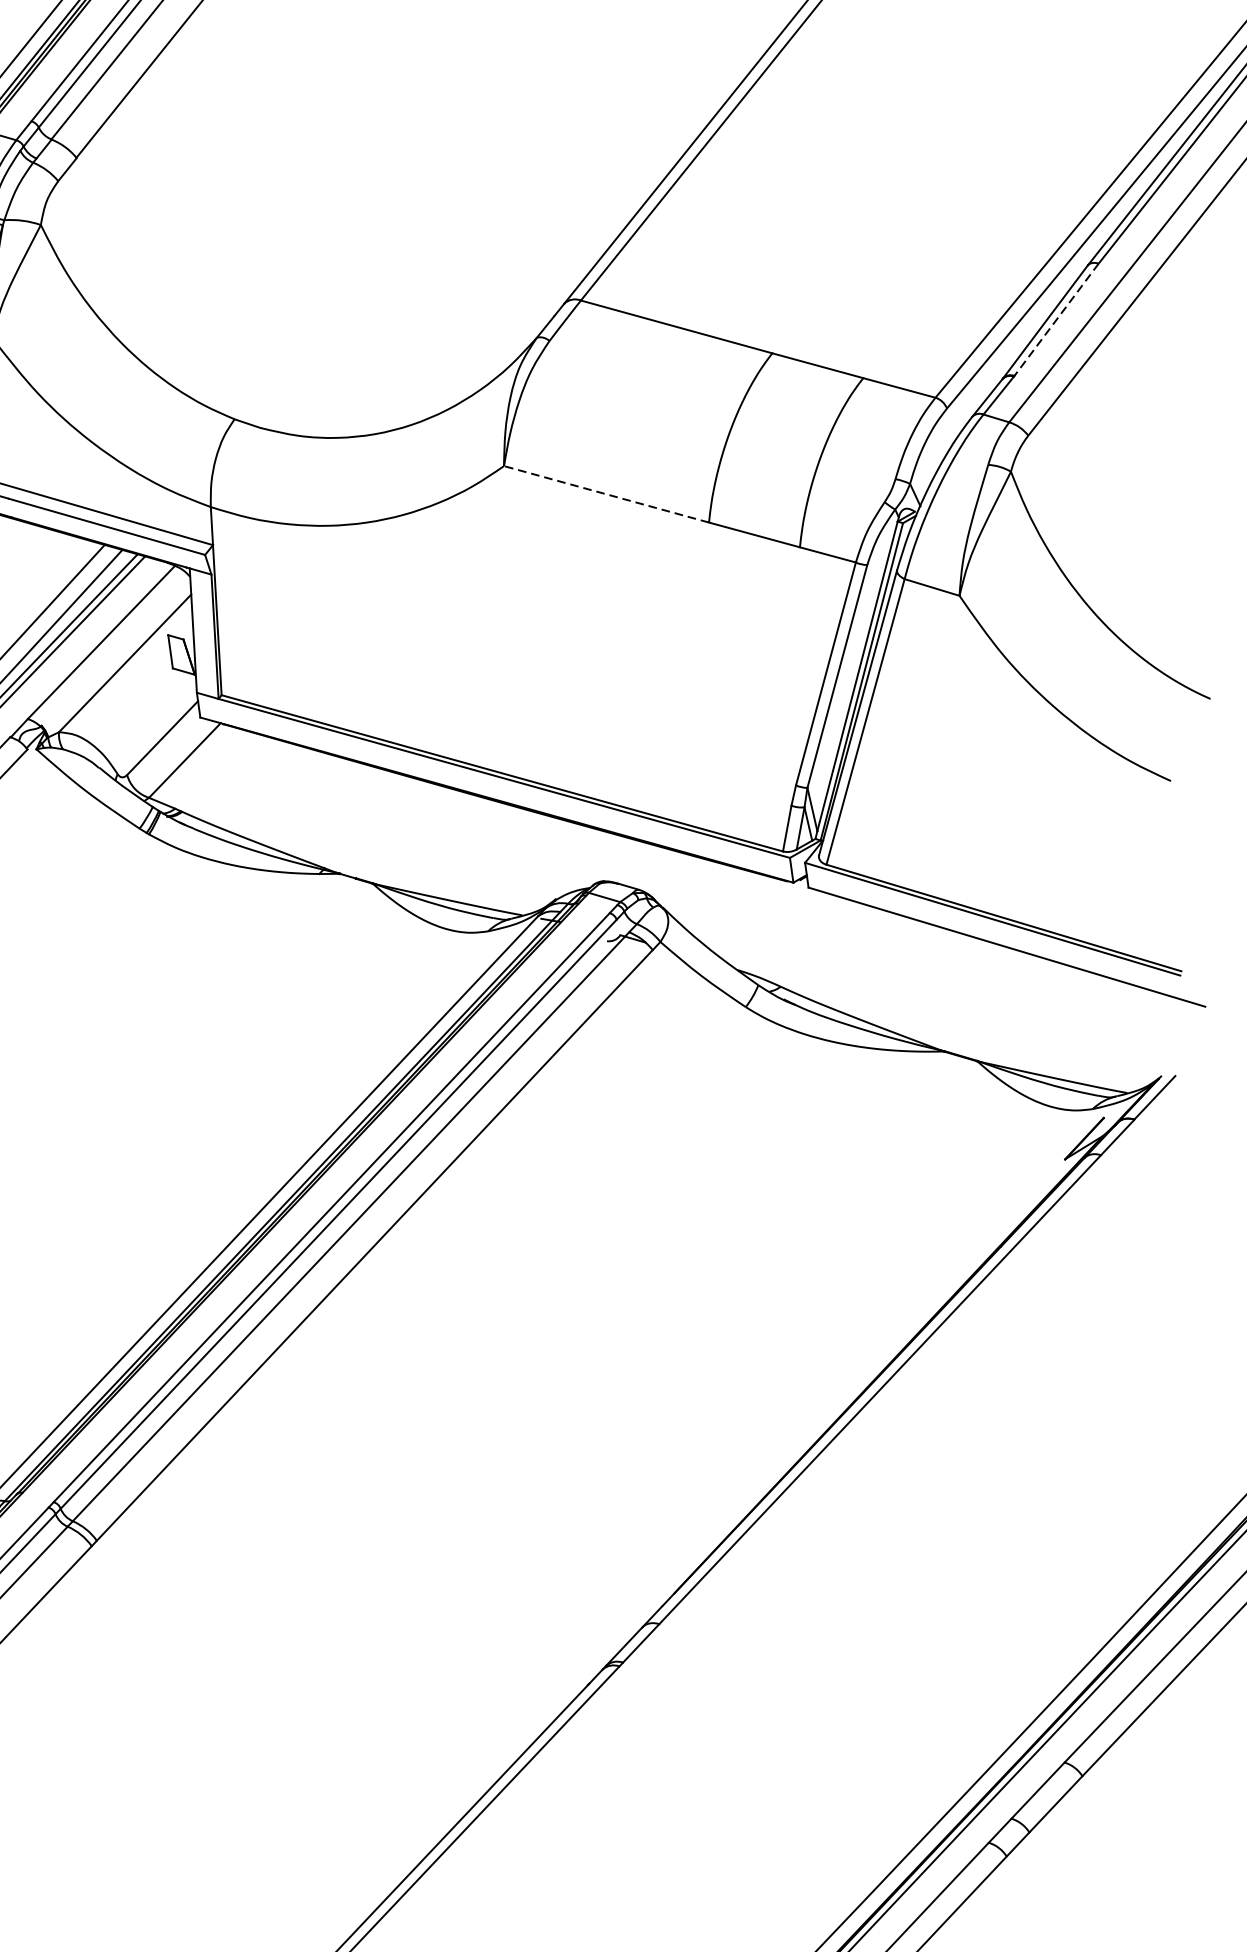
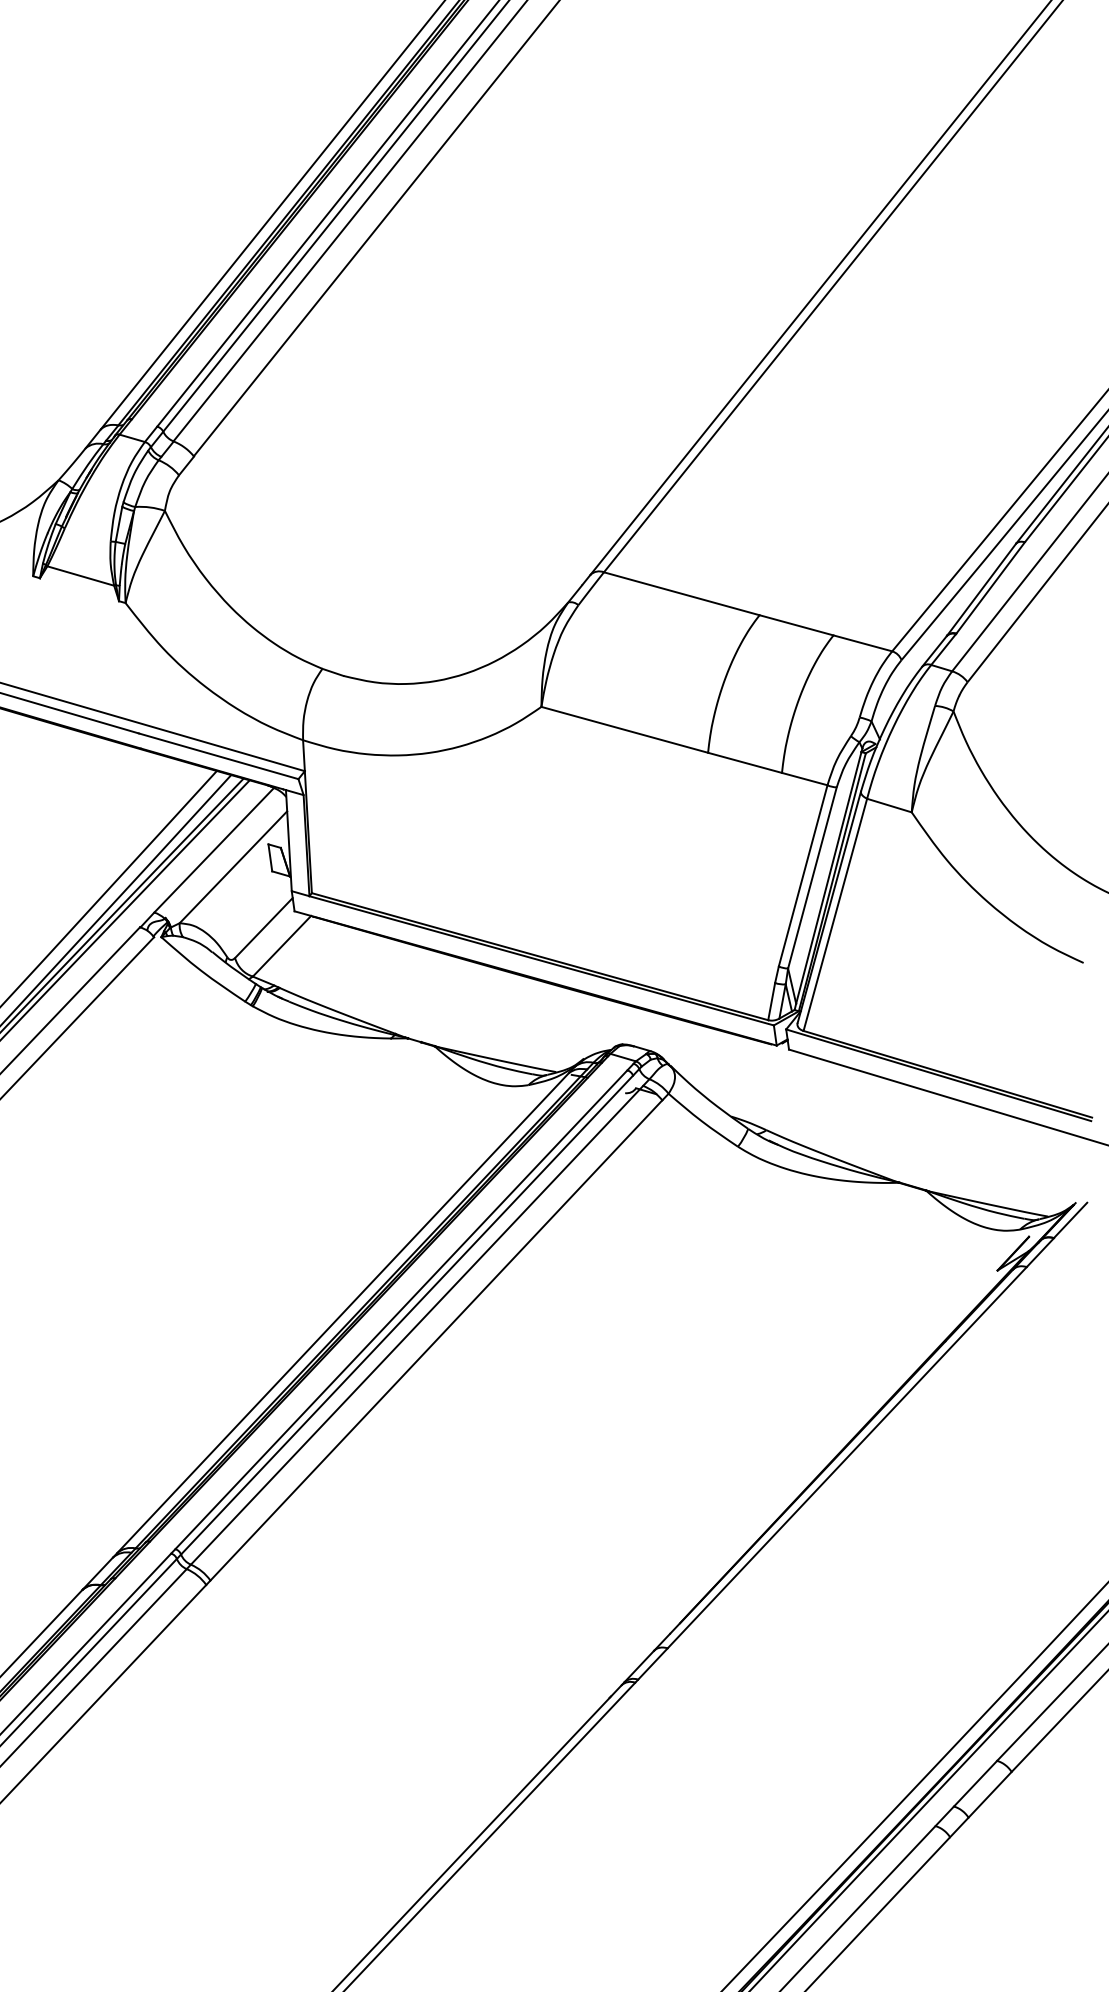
line: (1056, 320) -> (990, 588), dashed -> solid
line: (606, 493) -> (624, 729), dashed -> solid

